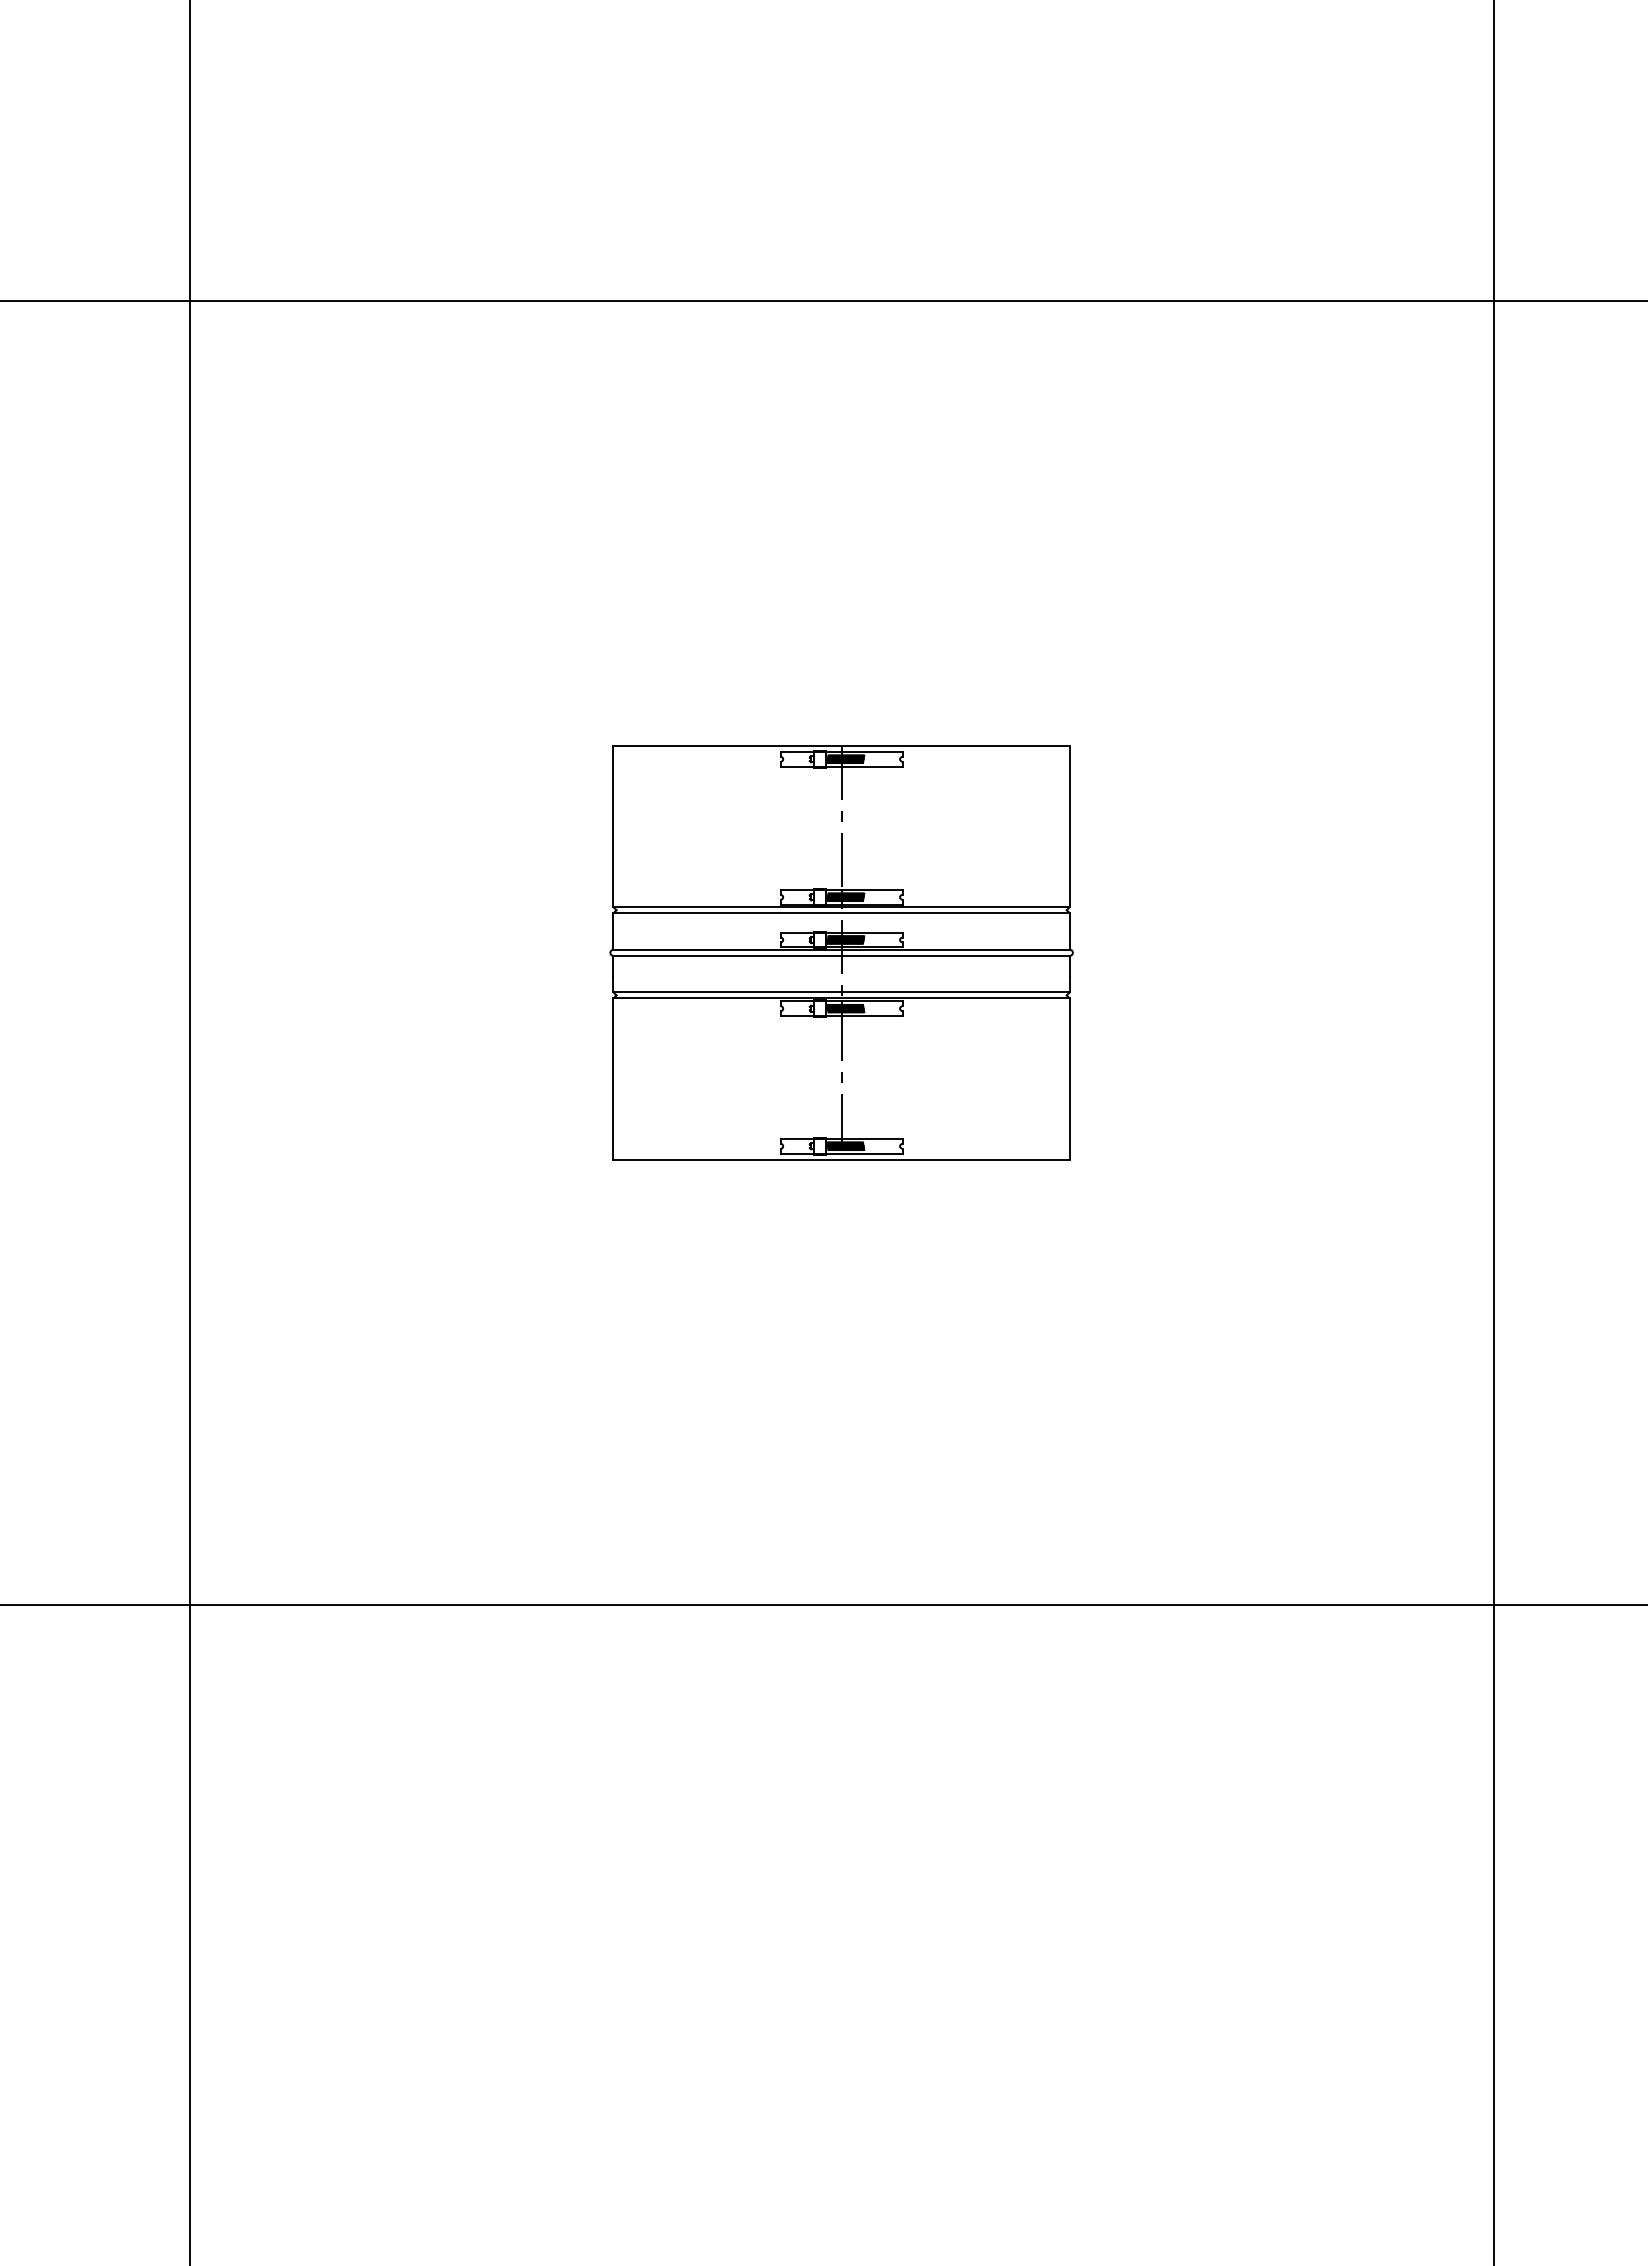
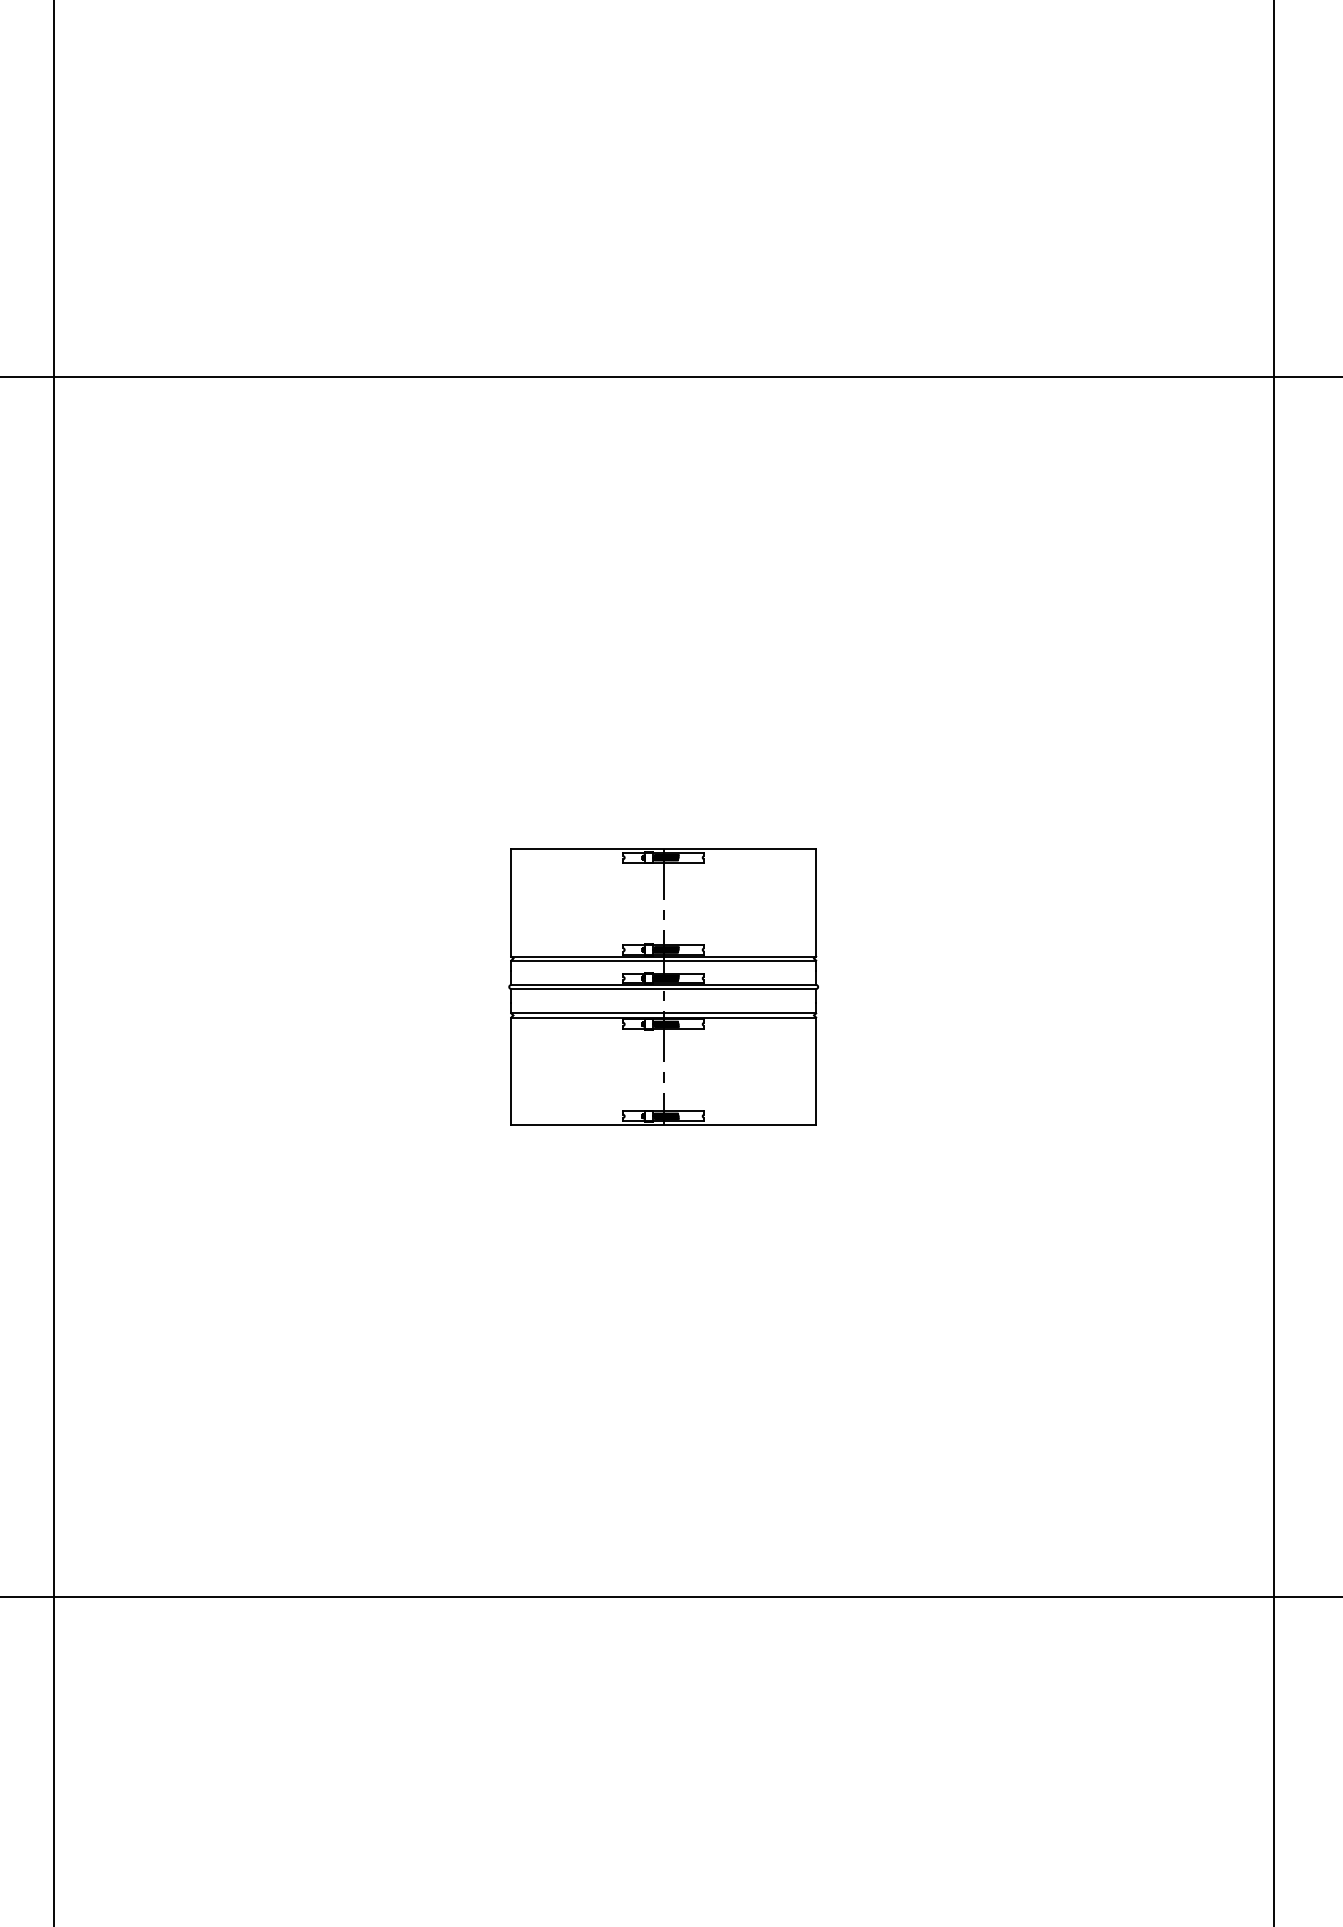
part: (841, 952) -> (663, 986), size x0.71

